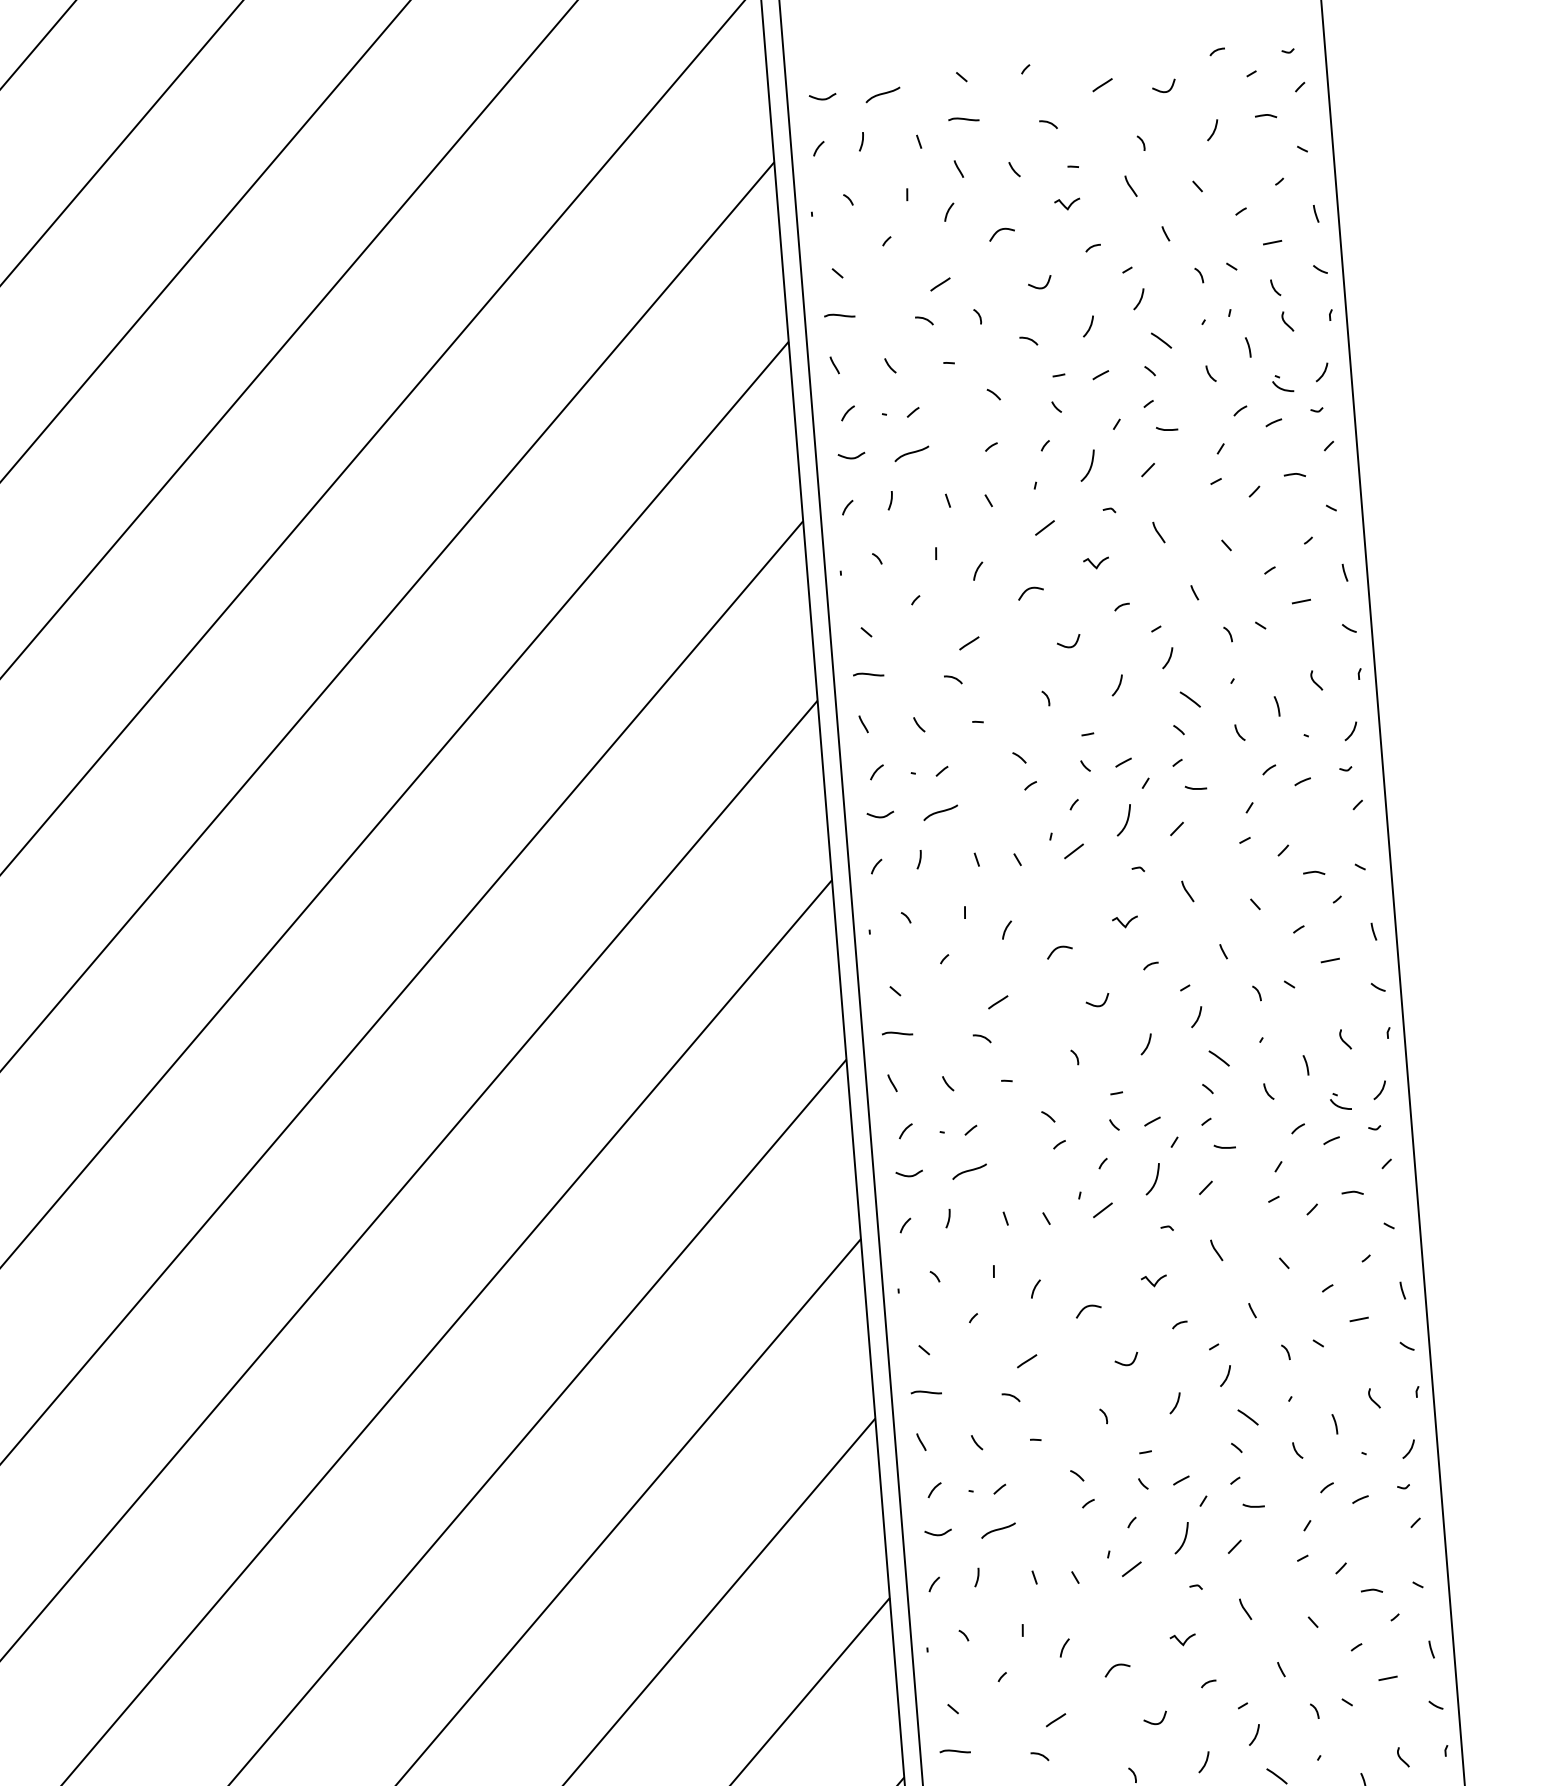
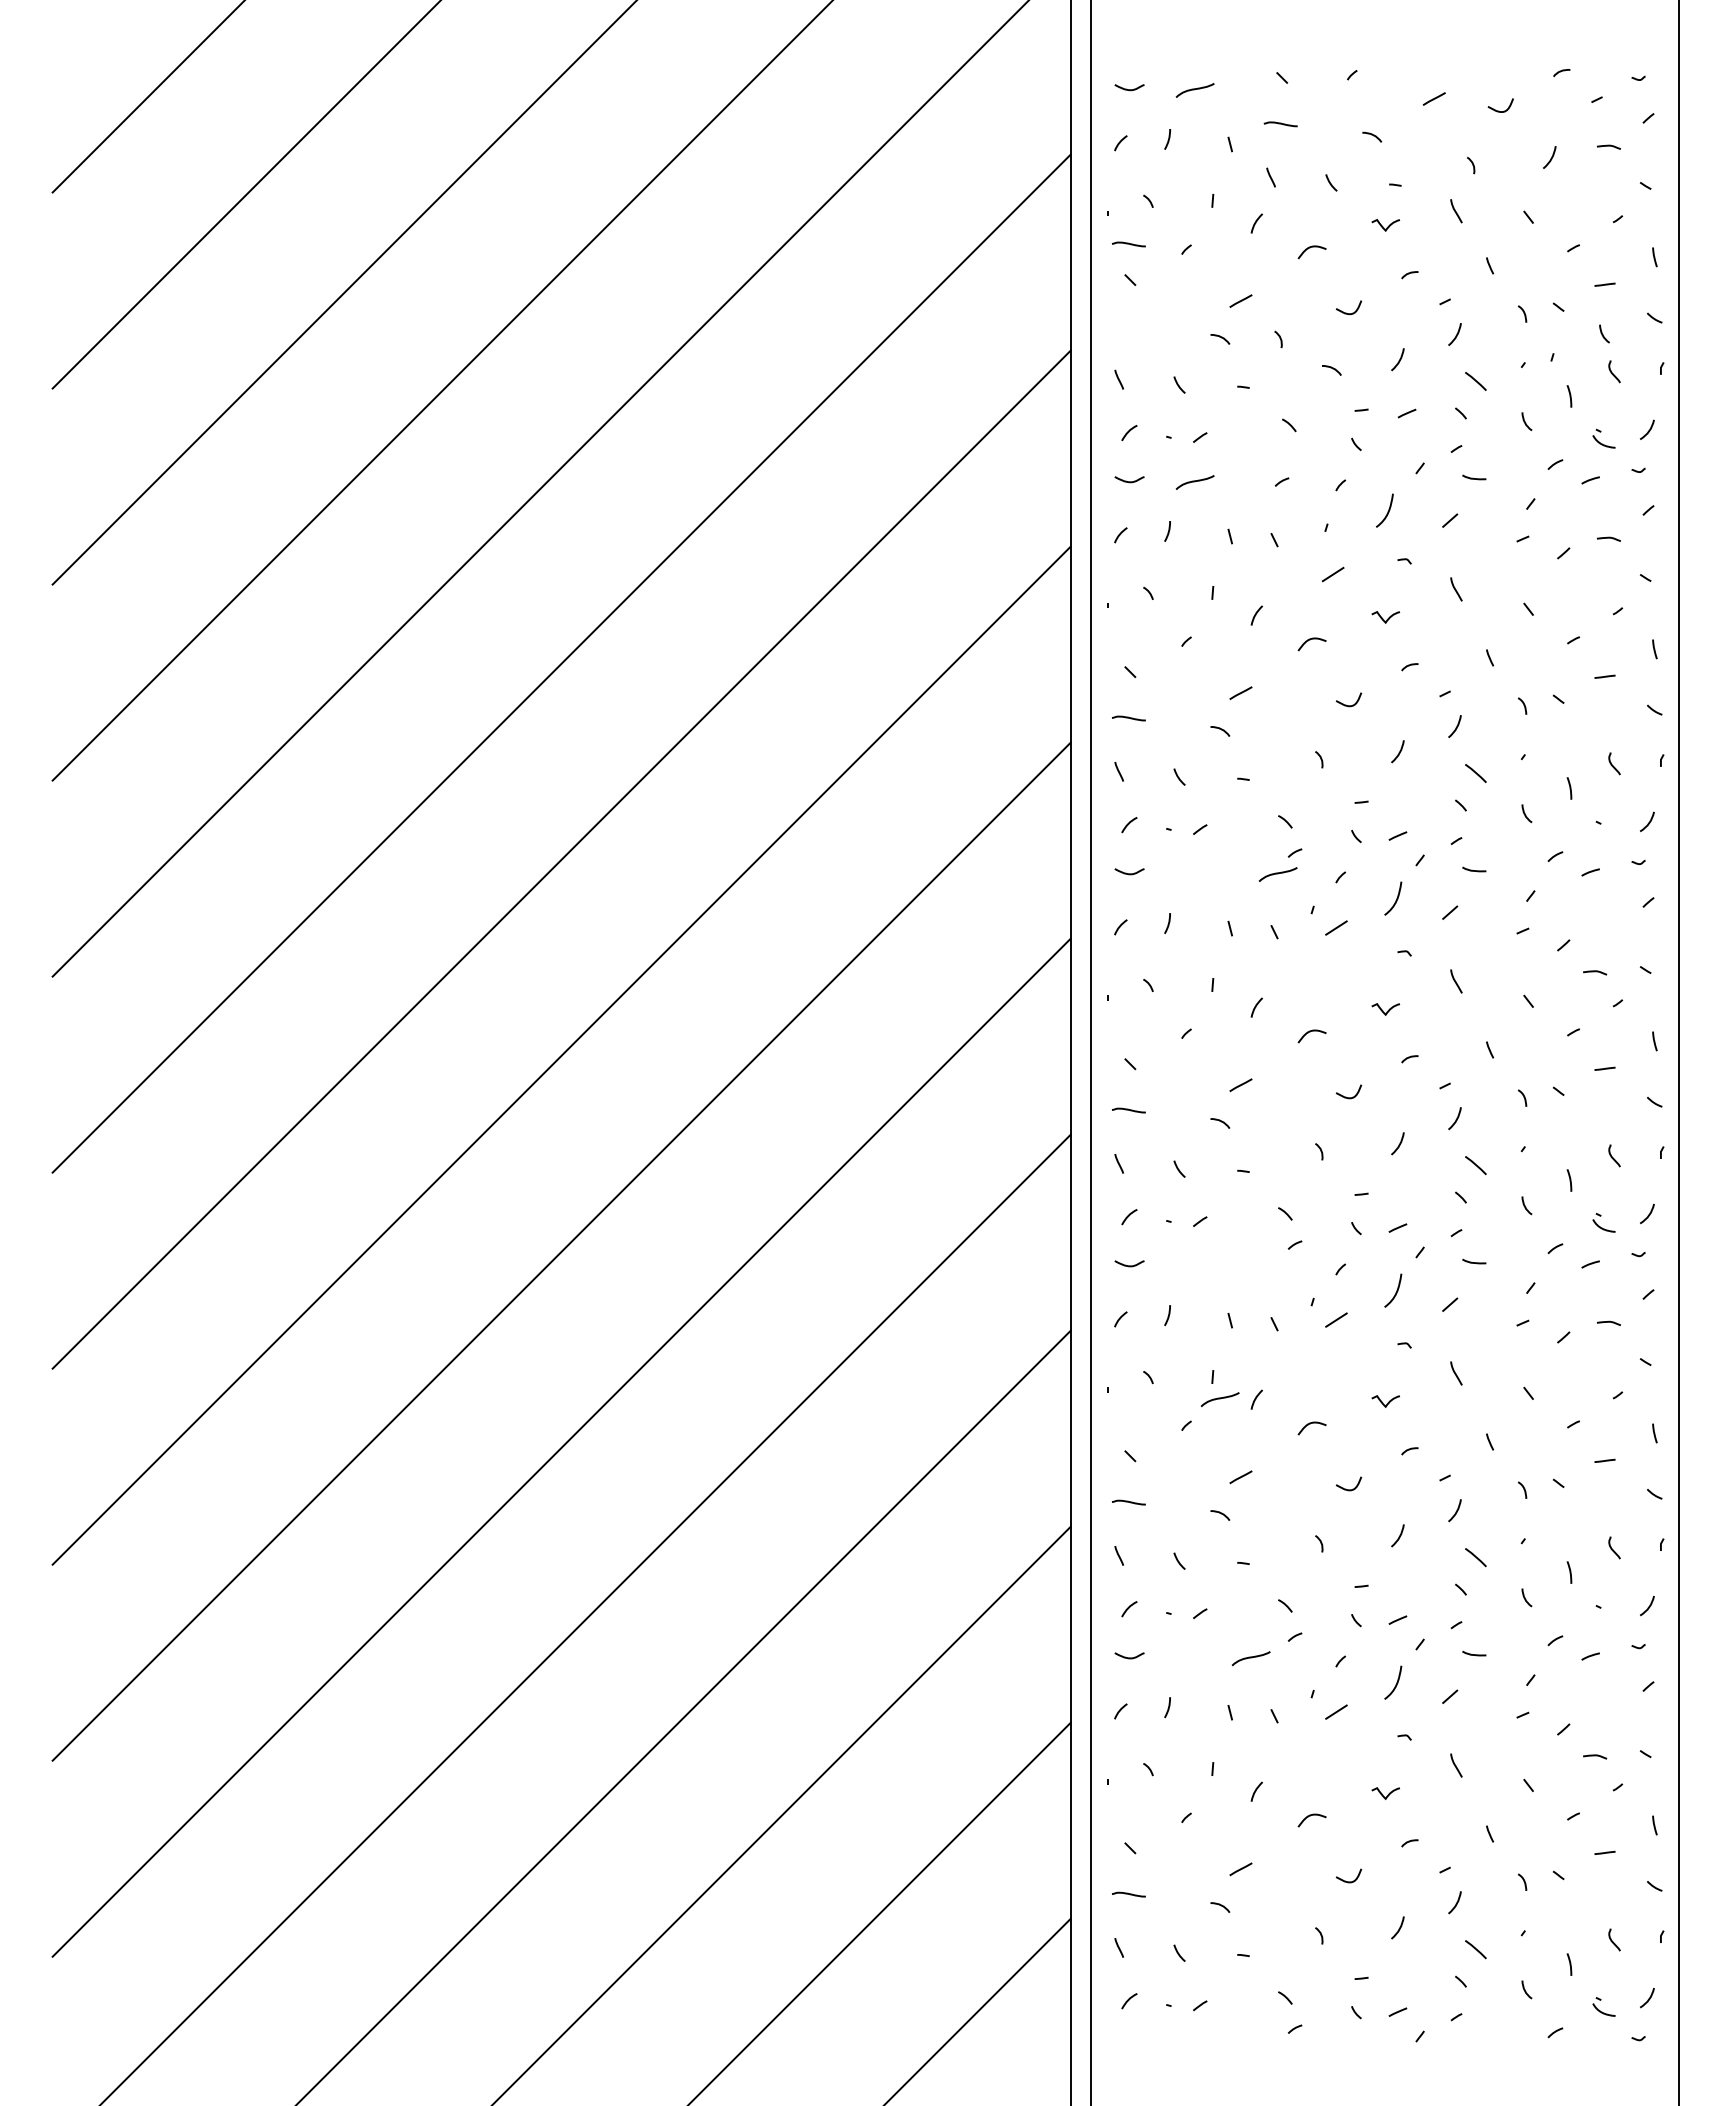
curve: (839, 315) -> (1128, 244), moved
curve: (940, 812) -> (1277, 874), moved
curve: (969, 1171) -> (1220, 1399), moved
curve: (997, 1530) -> (1250, 1658), moved

